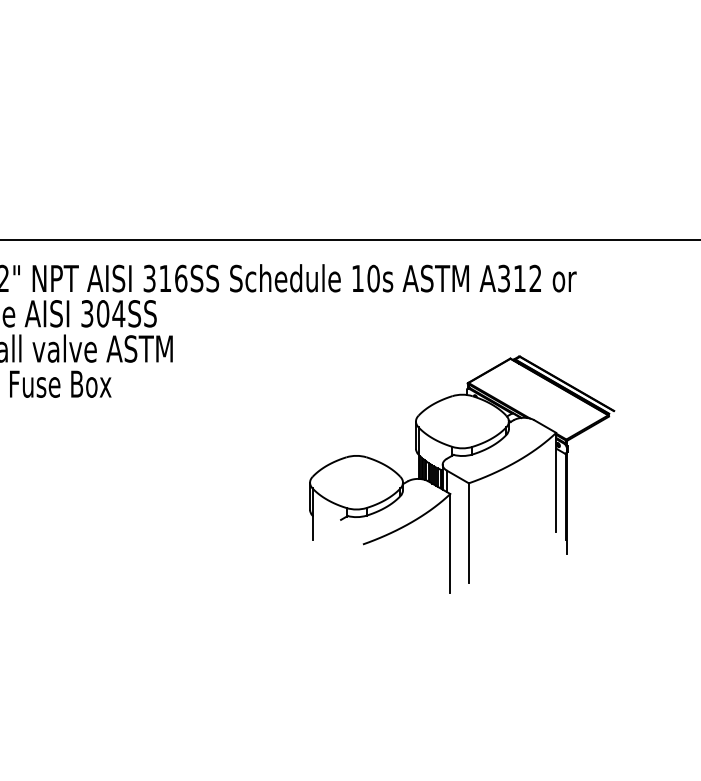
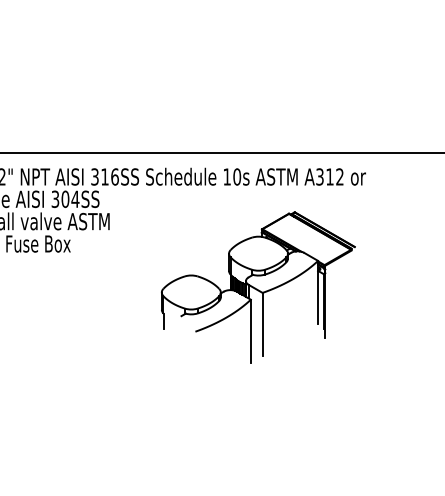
part: (462, 474) -> (258, 287), moved

